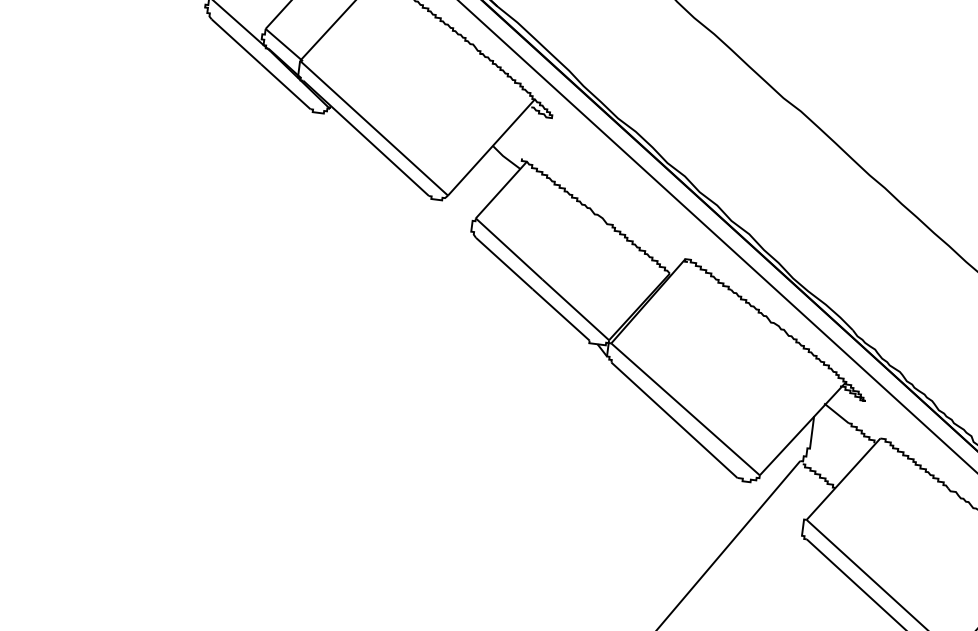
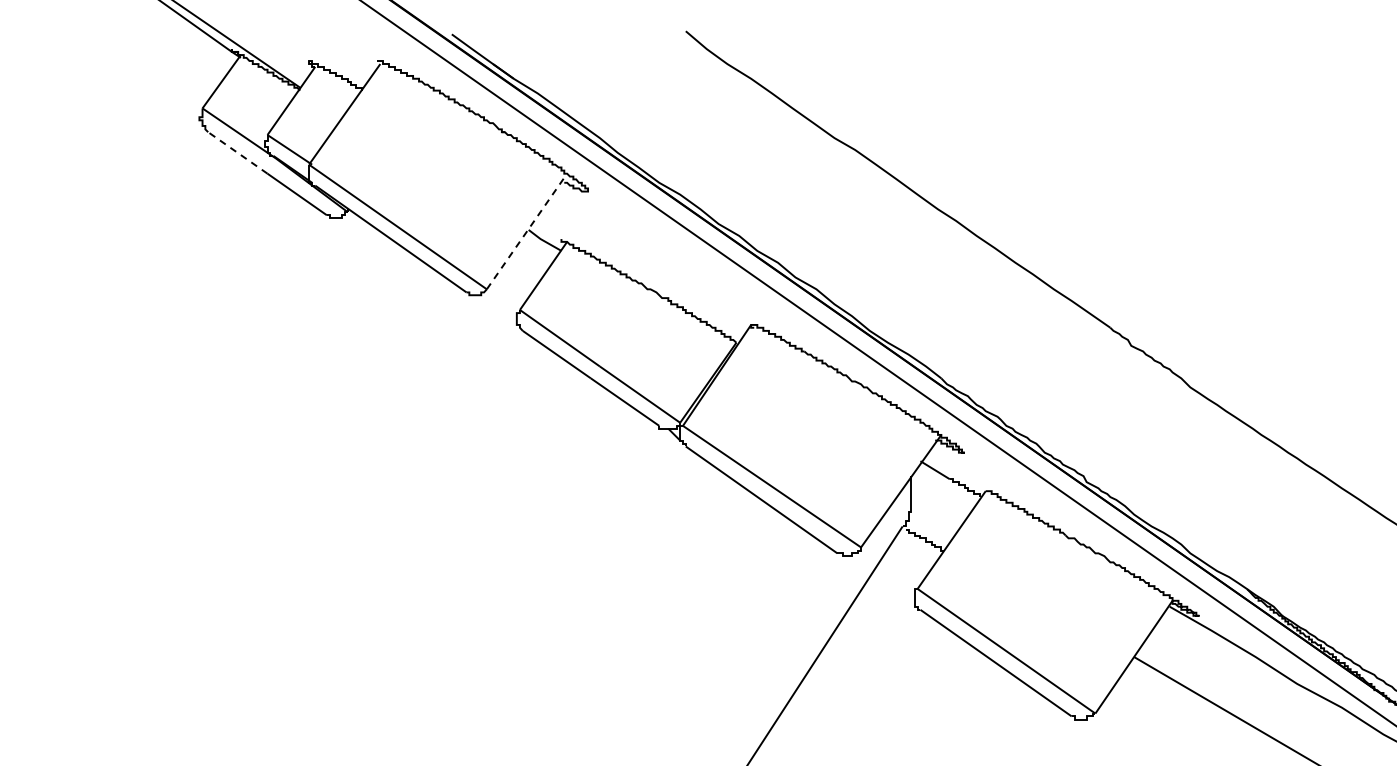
line: (236, 41) -> (237, 152), solid -> dashed
line: (491, 147) -> (527, 231), solid -> dashed

